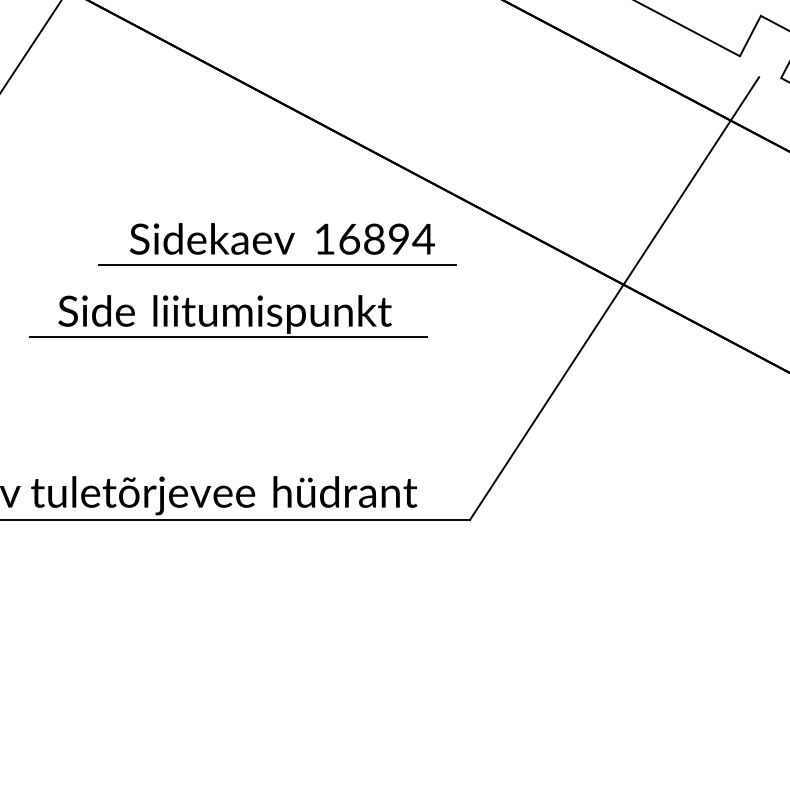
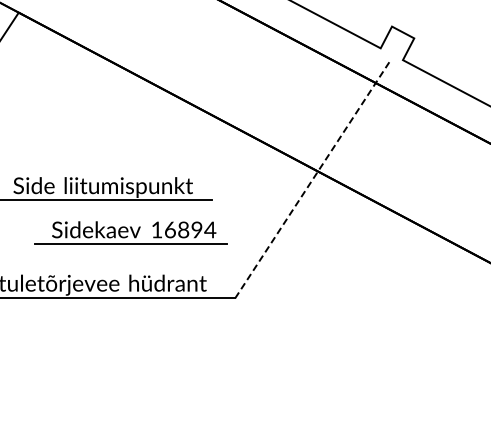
part: (275, 243) -> (130, 232), moved
line: (615, 299) -> (313, 179), solid -> dashed

